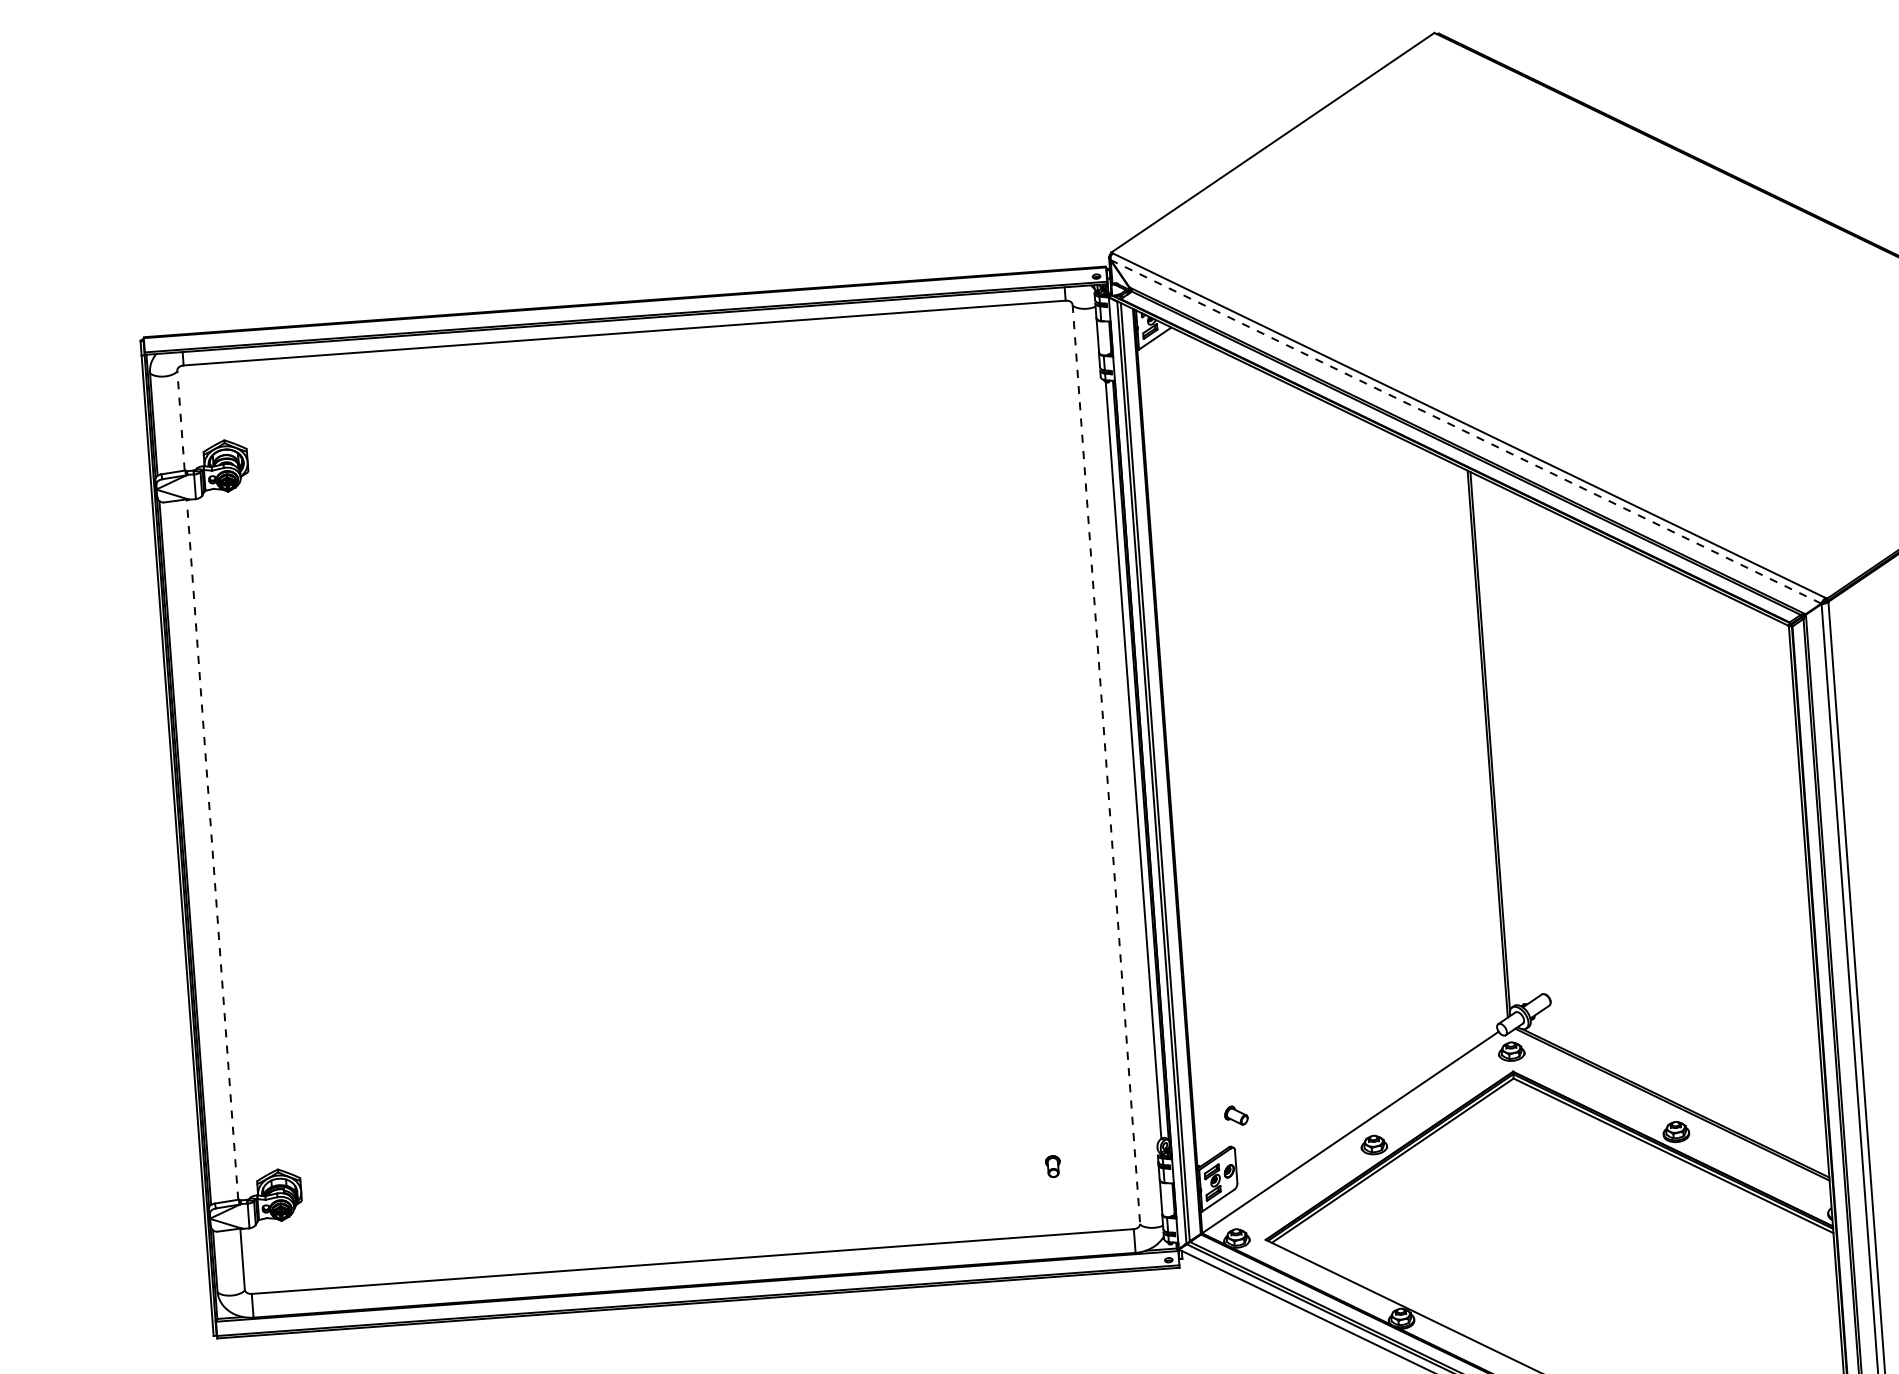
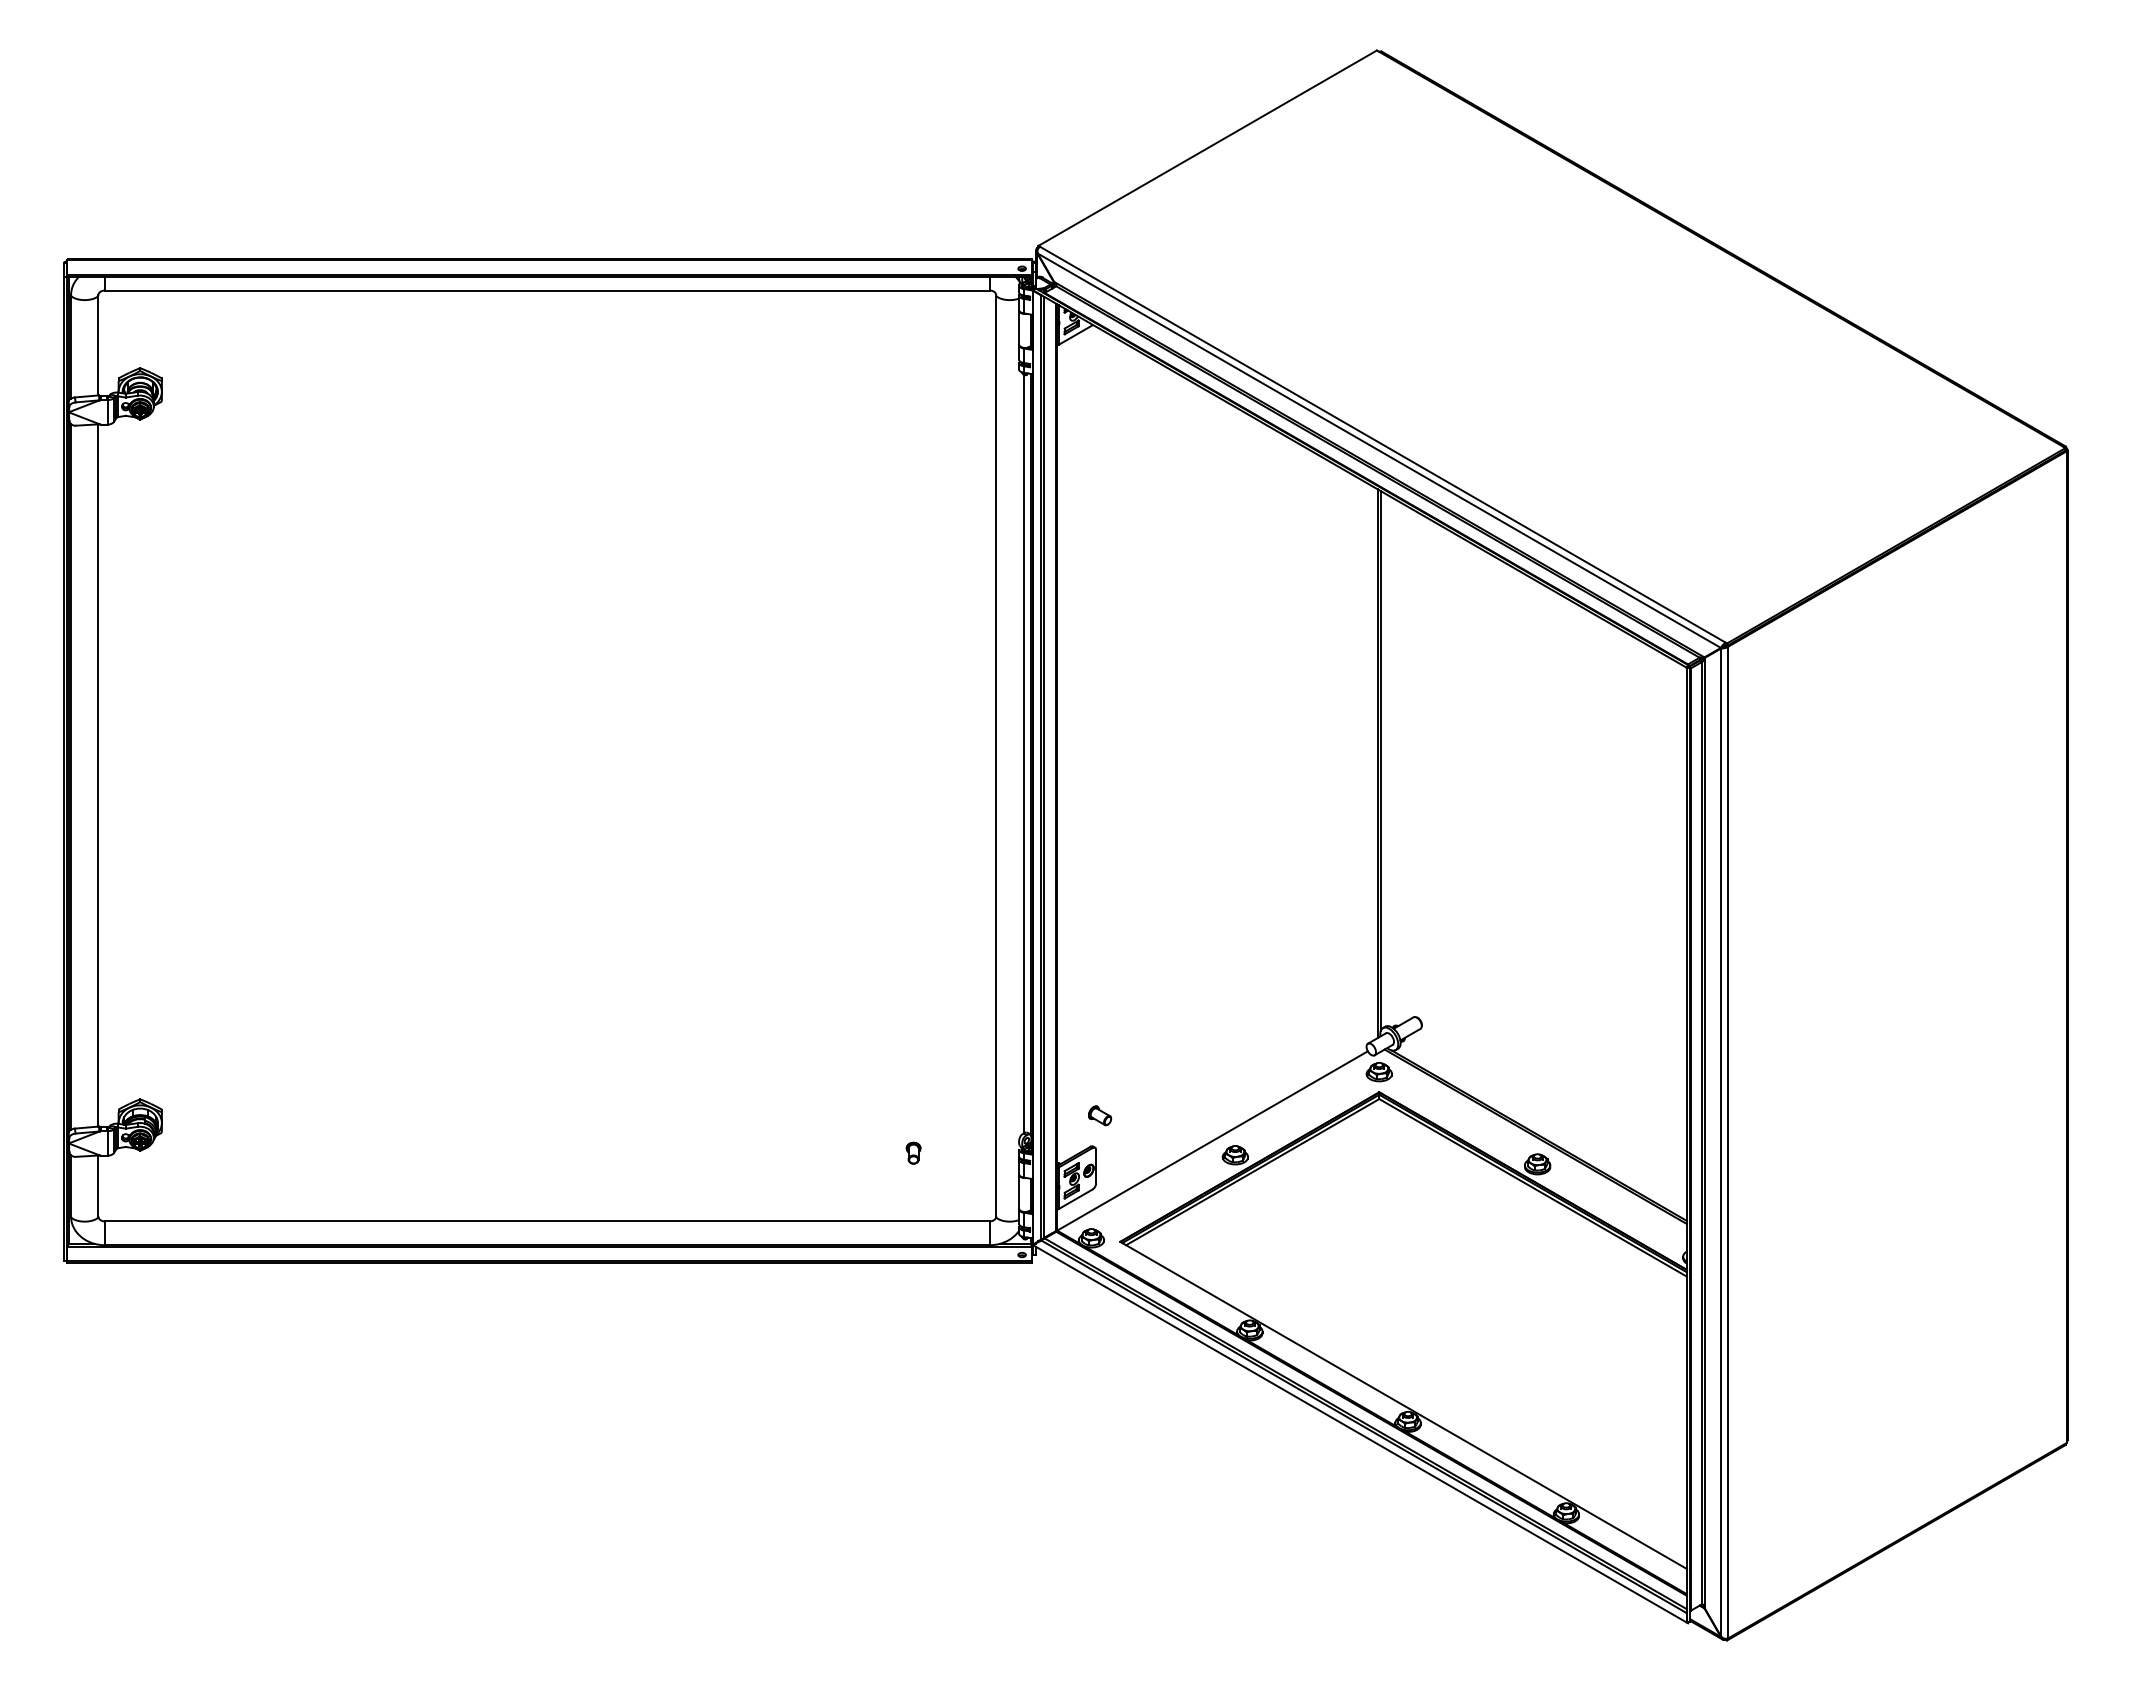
line: (180, 419) -> (98, 344), dashed -> solid
line: (1465, 431) -> (1378, 450), dashed -> solid
line: (1106, 763) -> (996, 755), dashed -> solid
line: (212, 848) -> (98, 774), dashed -> solid

